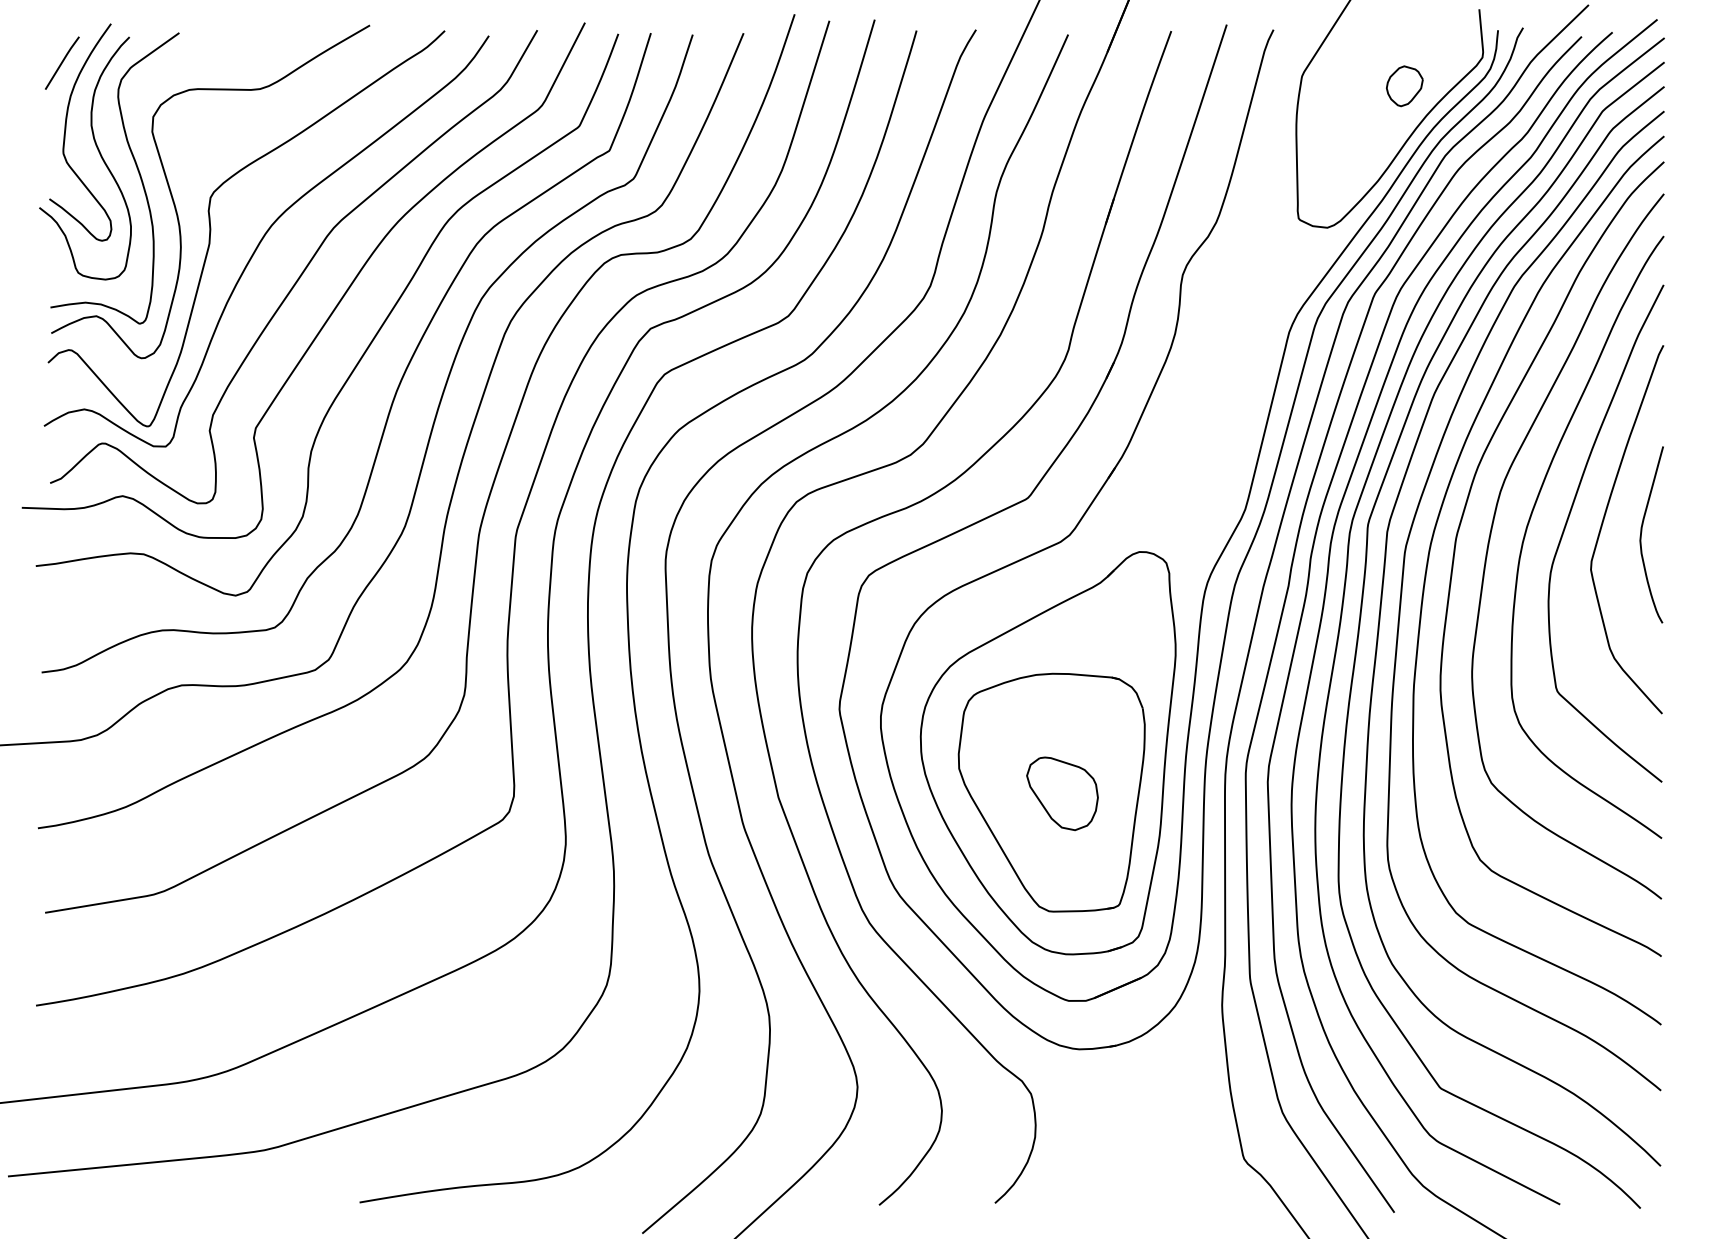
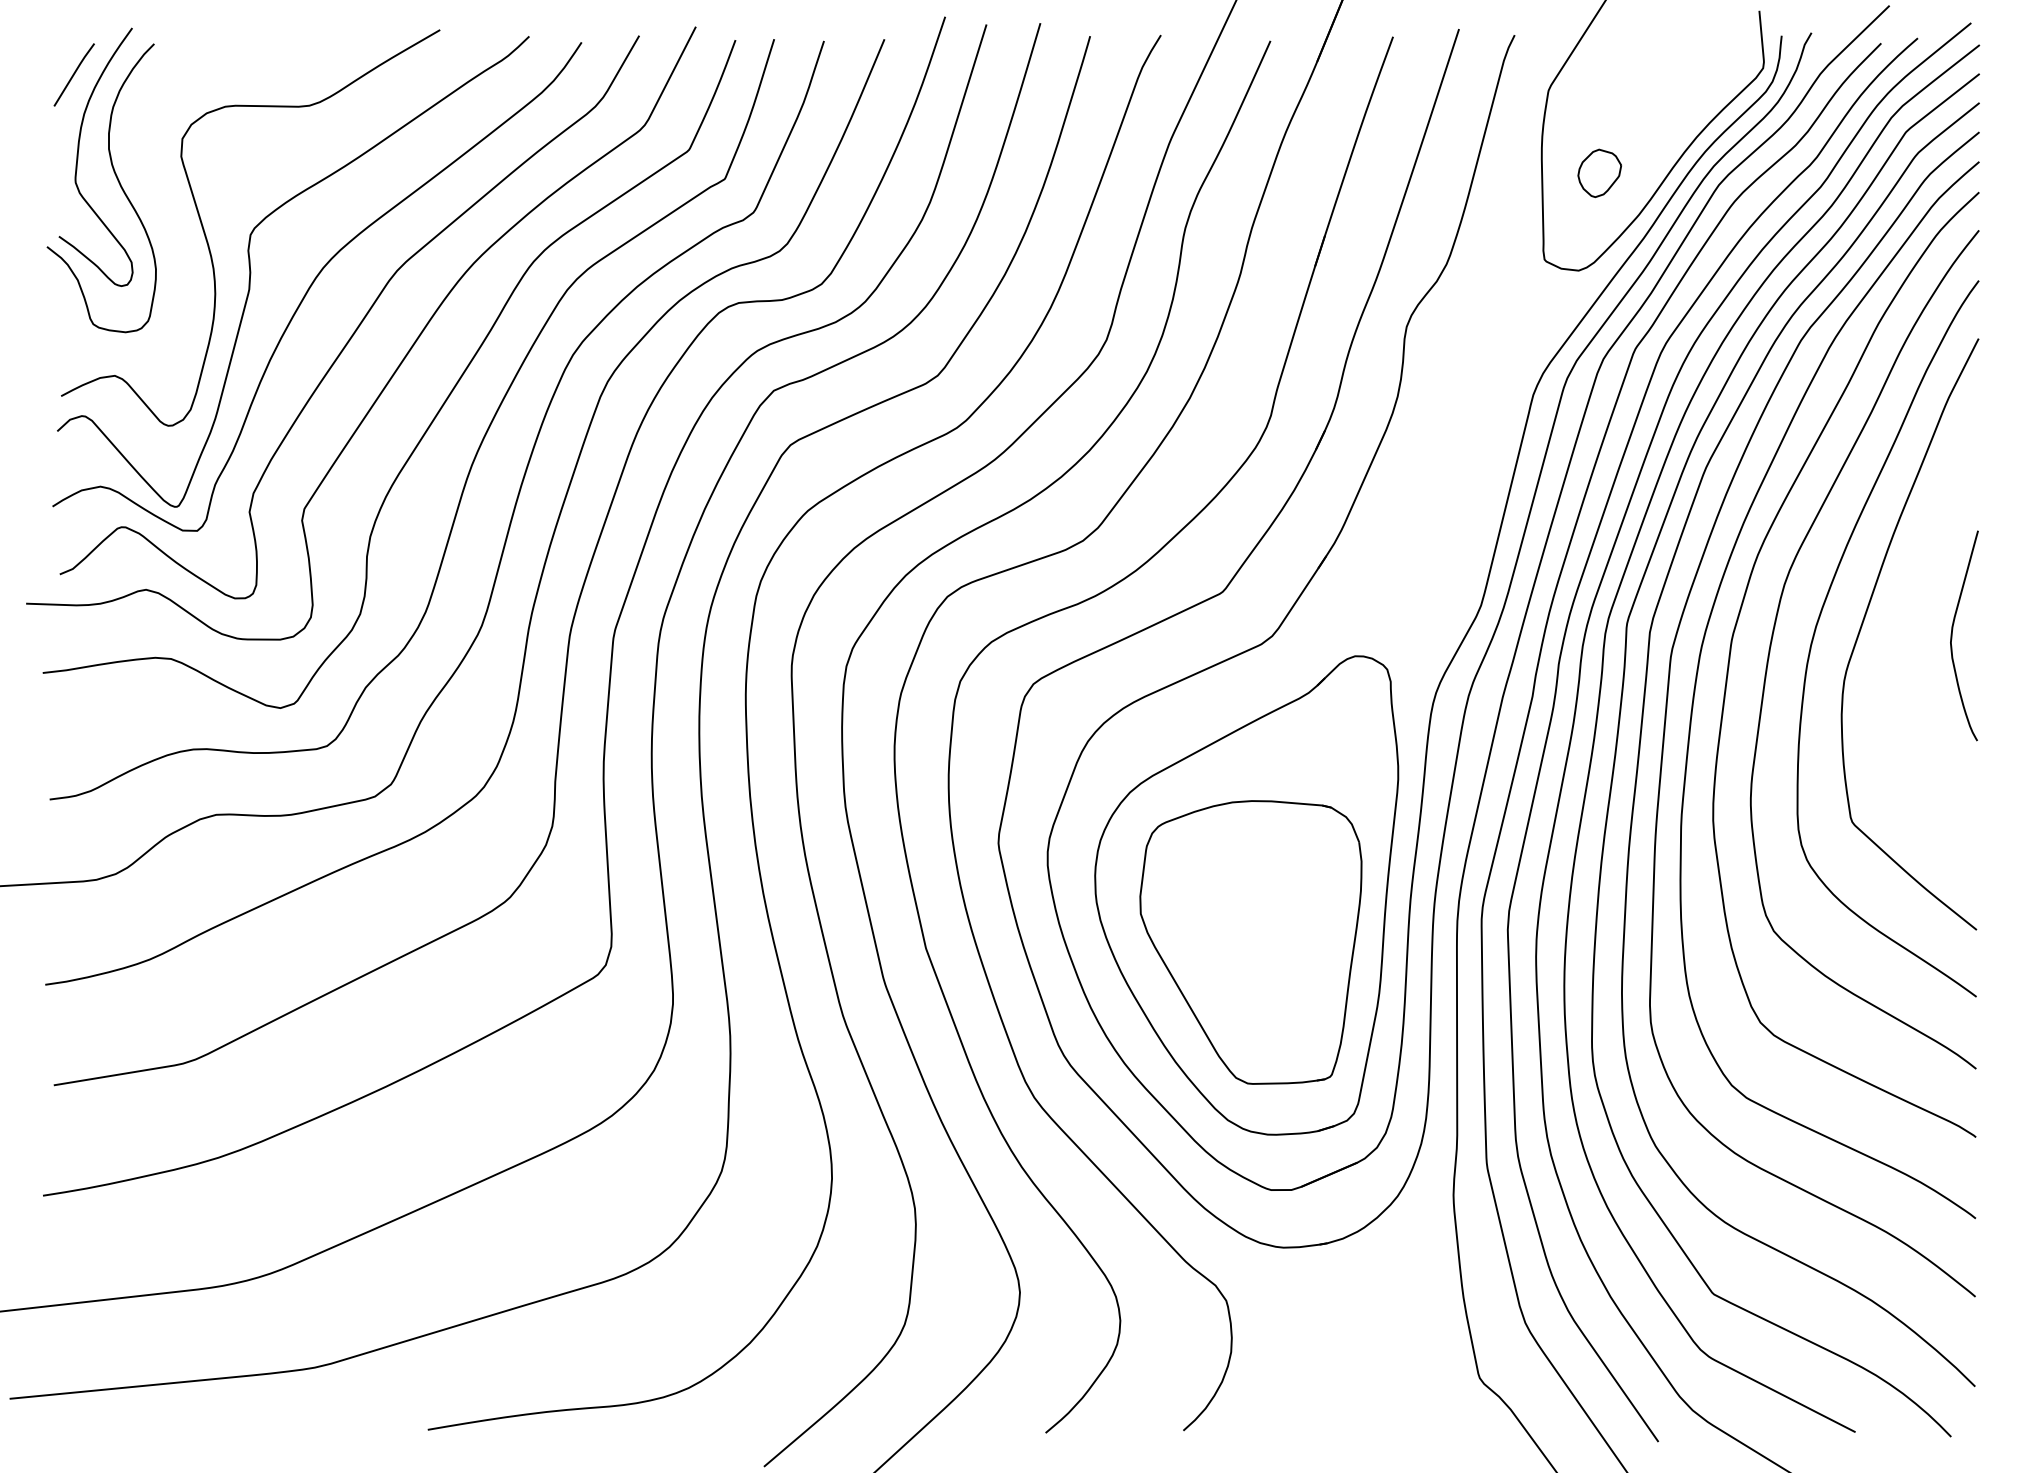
part: (1404, 85) -> (1599, 172), moved
curve: (137, 170) -> (163, 202), removed
curve: (1603, 521) -> (1907, 620), removed
part: (1062, 793) -> (1263, 943), removed

